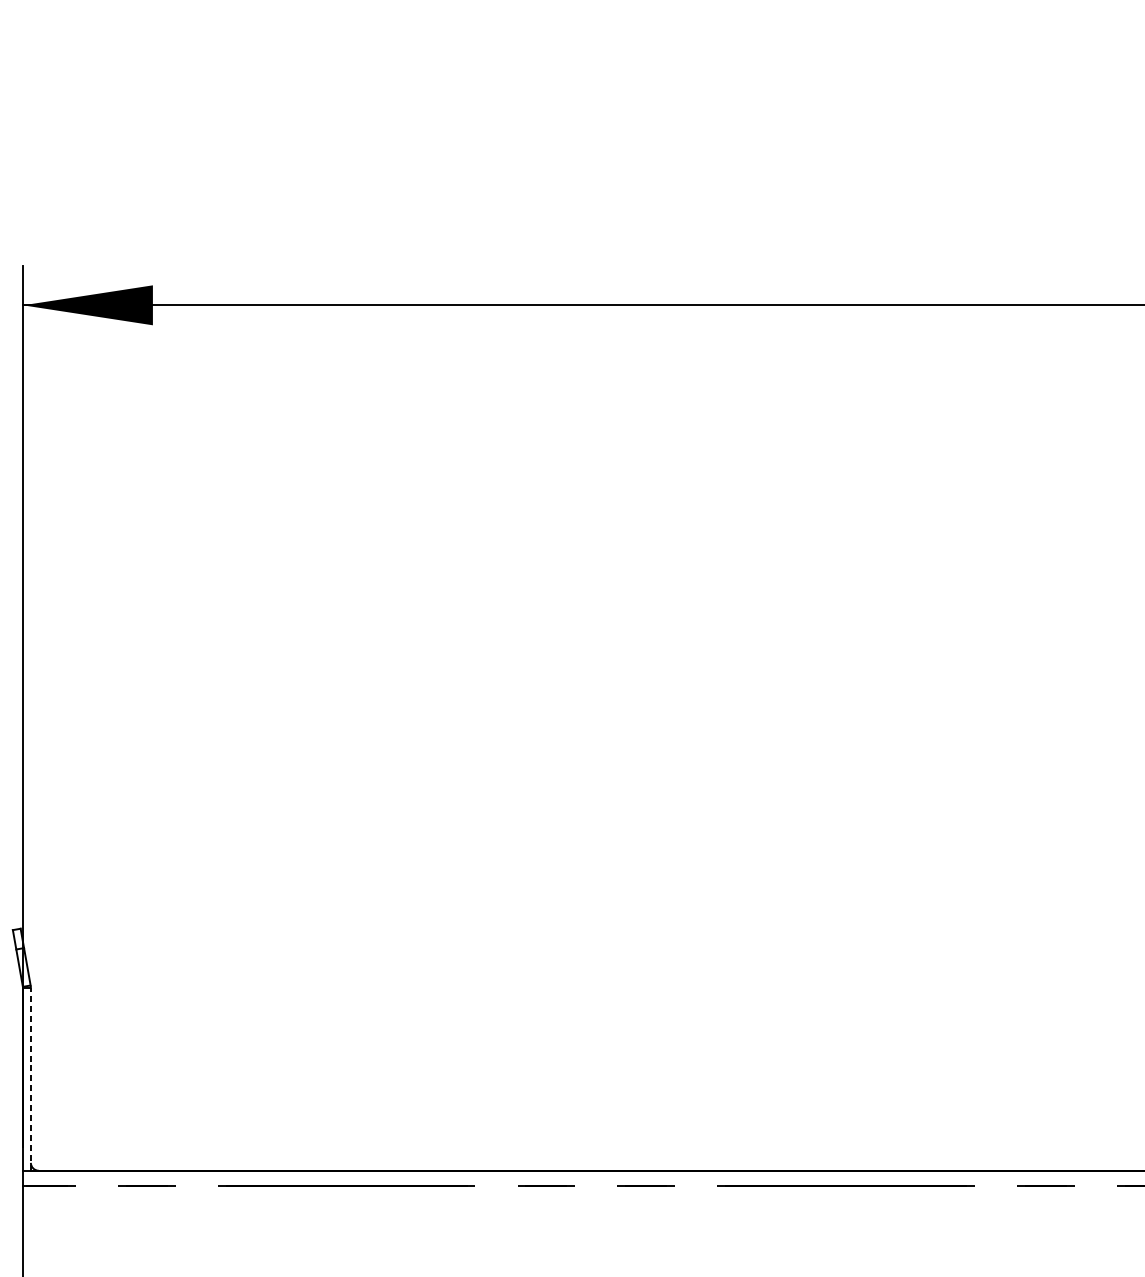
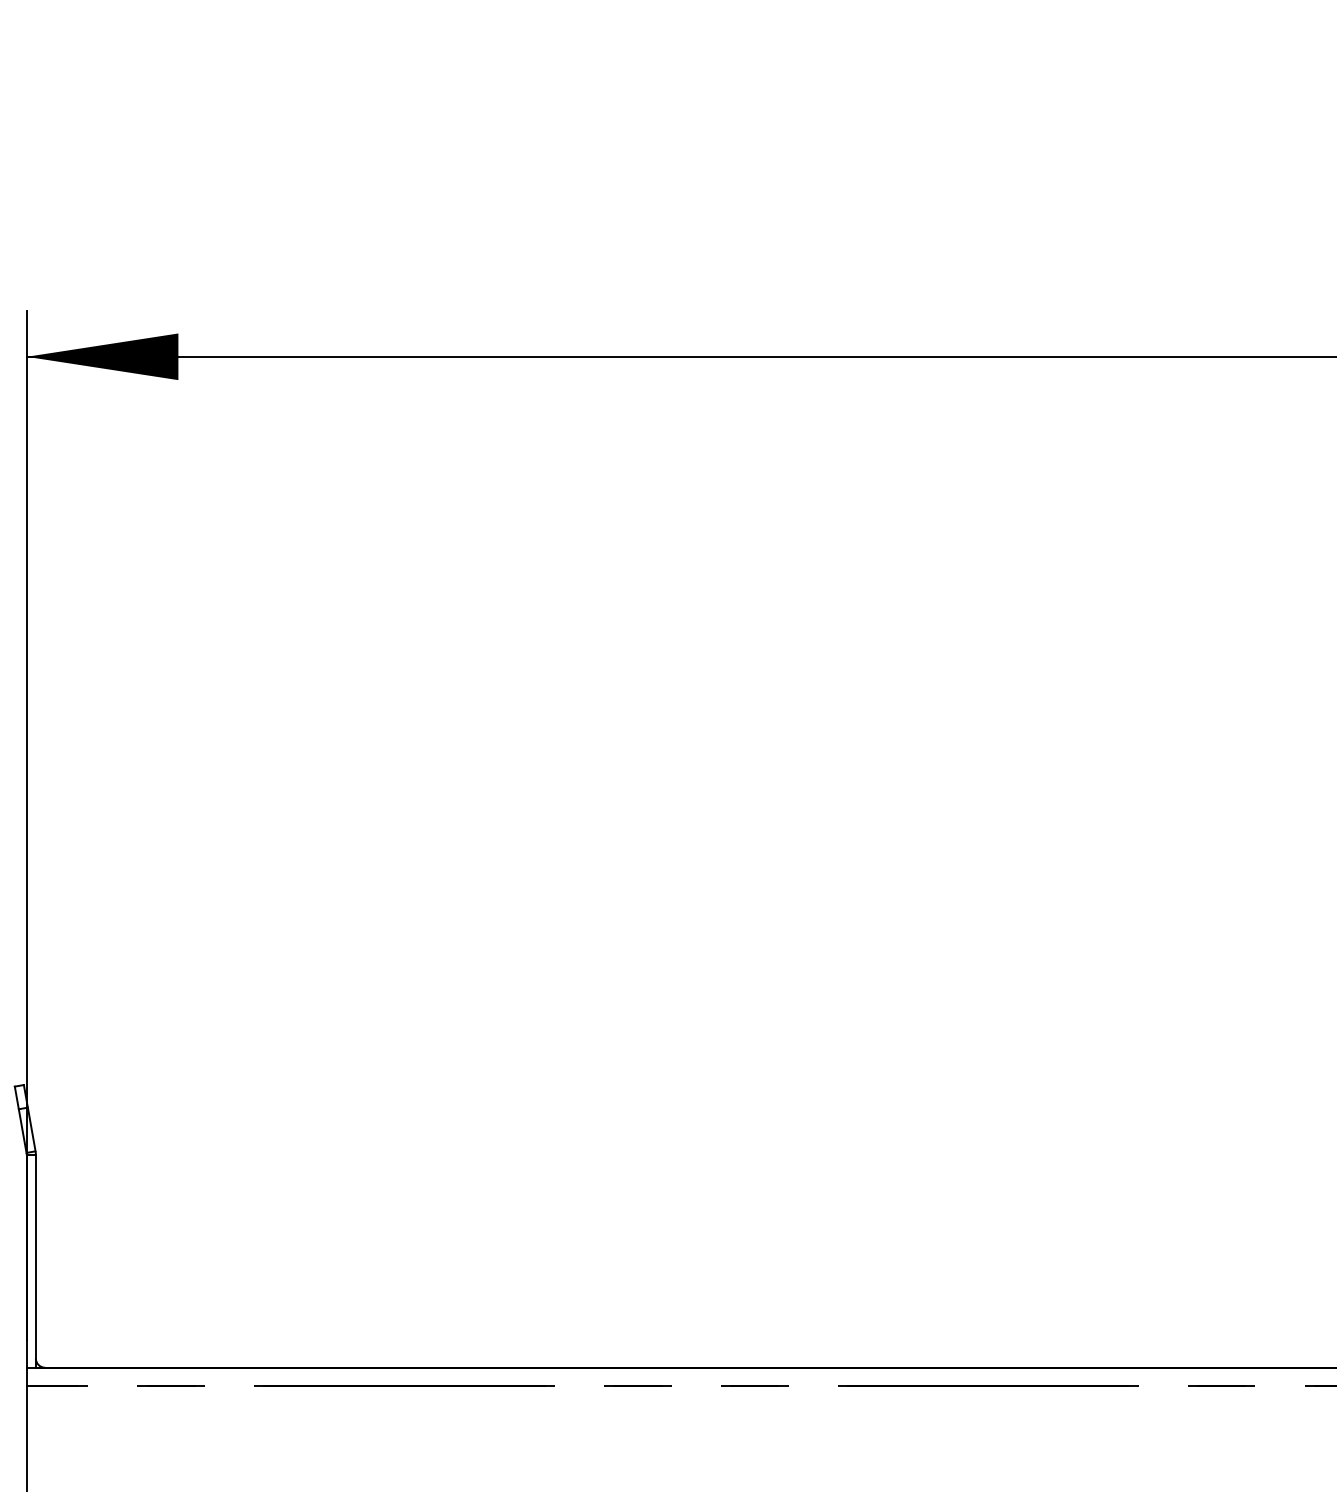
line: (30, 1079) -> (35, 1261), dashed -> solid

